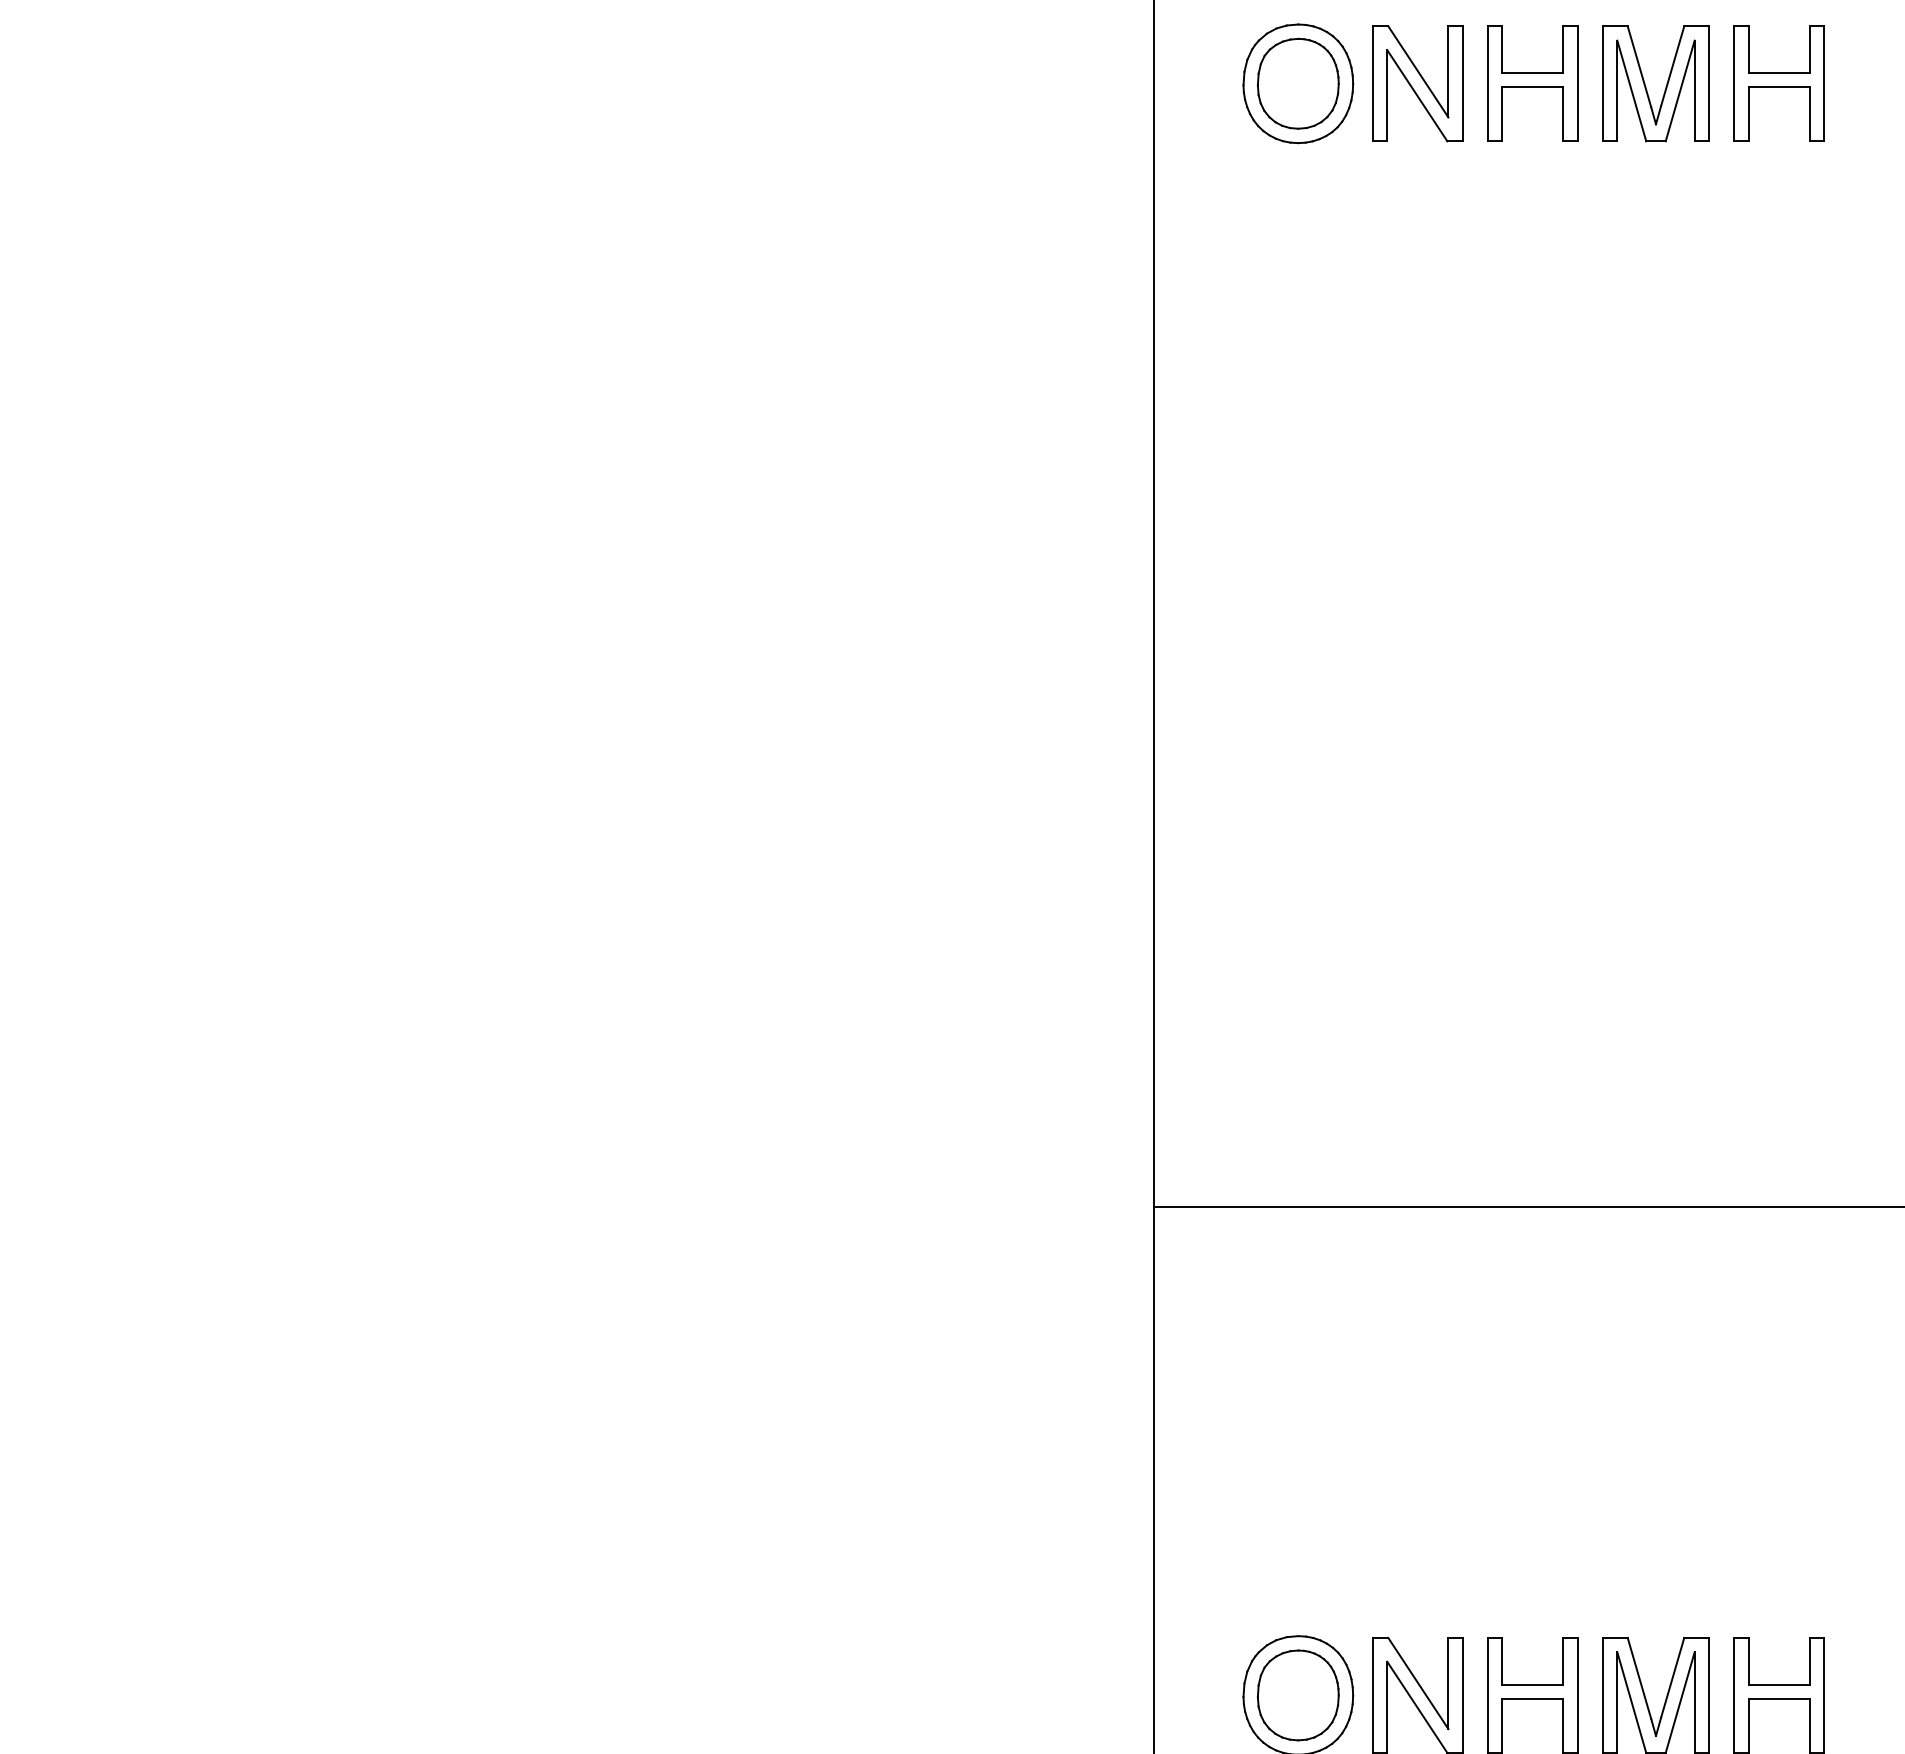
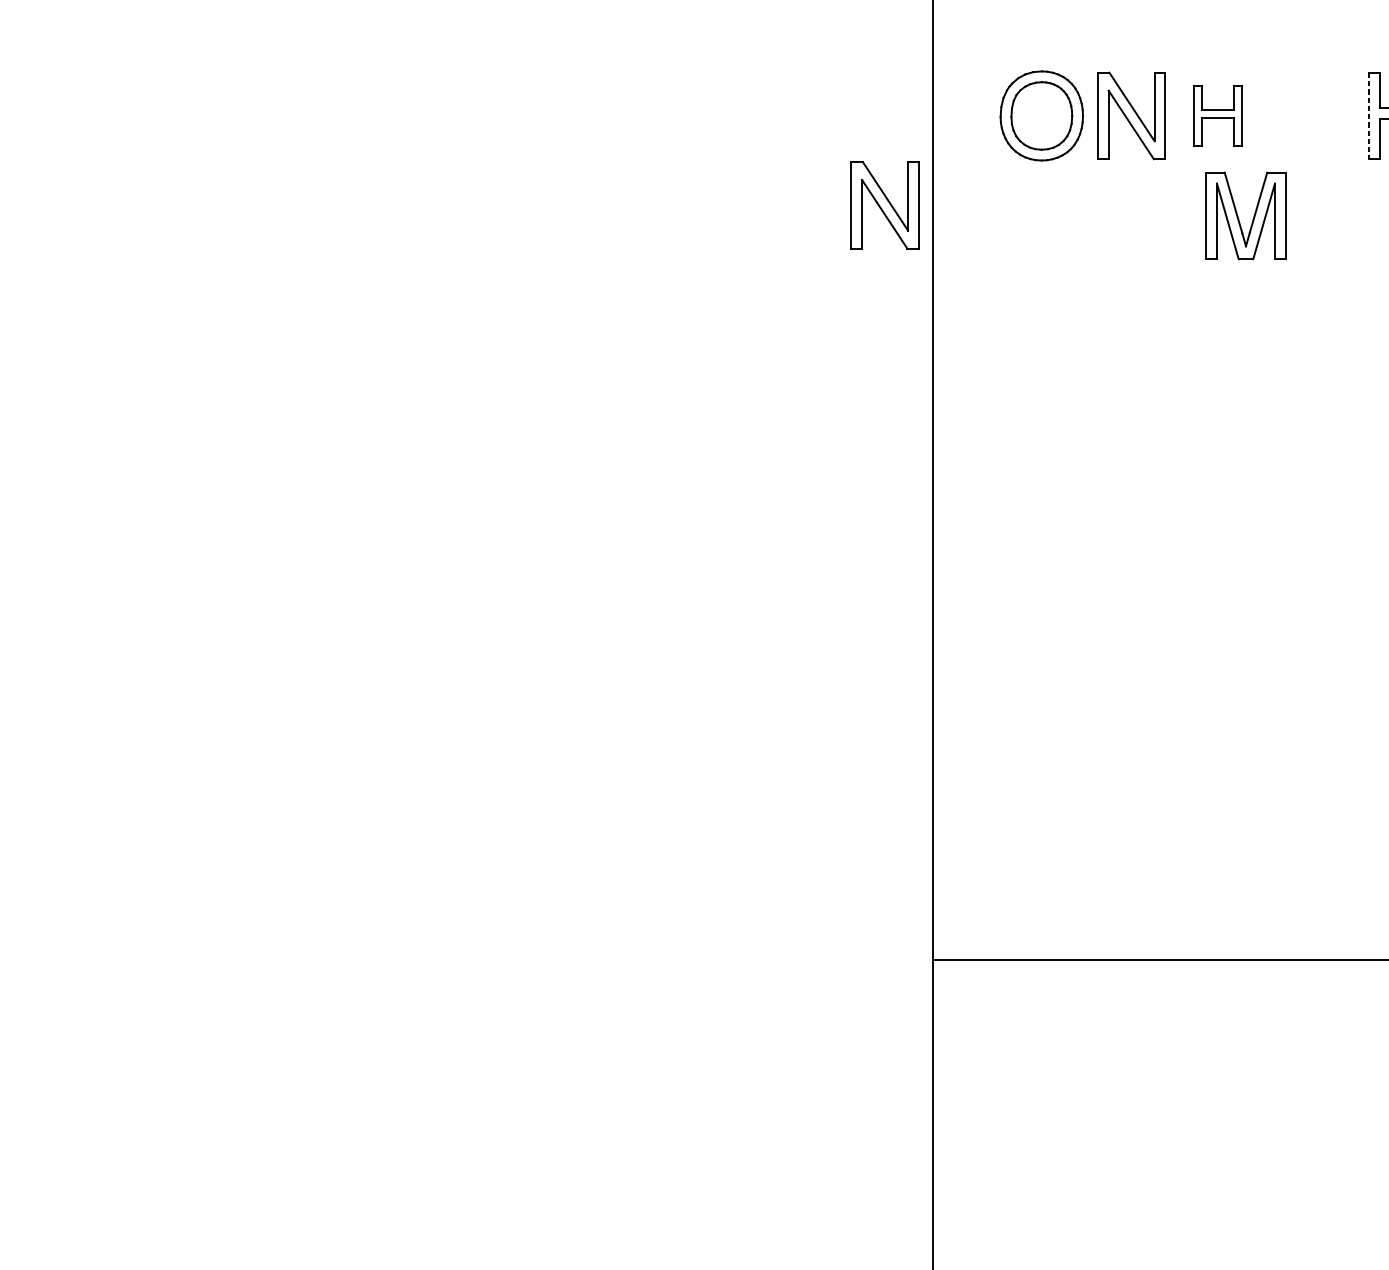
part: (1532, 83) -> (1217, 115), size x0.7
line: (1734, 83) -> (1369, 115), solid -> dashed
part: (1646, 86) -> (1238, 217), moved
part: (1089, 202) -> (884, 205), added

